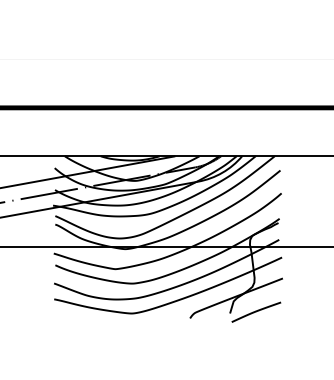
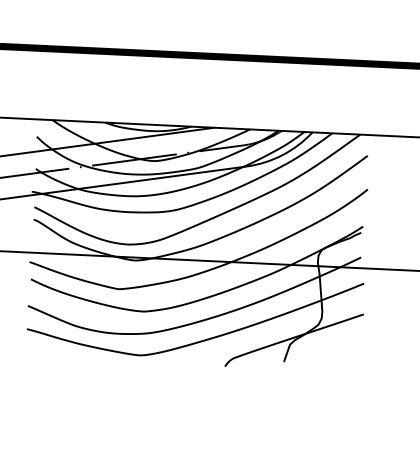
line: (256, 311) -> (322, 361), removed

